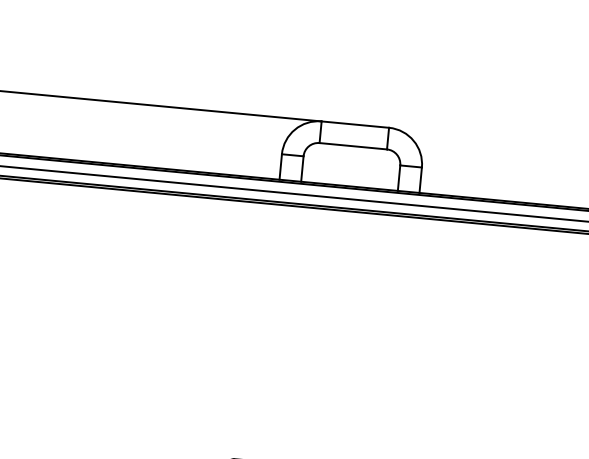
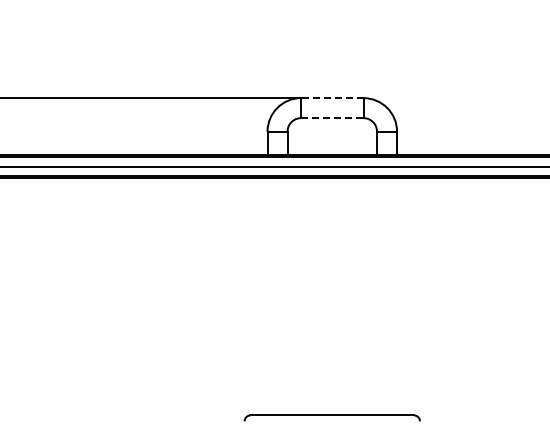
line: (354, 124) -> (331, 98), solid -> dashed
line: (353, 146) -> (332, 118), solid -> dashed

